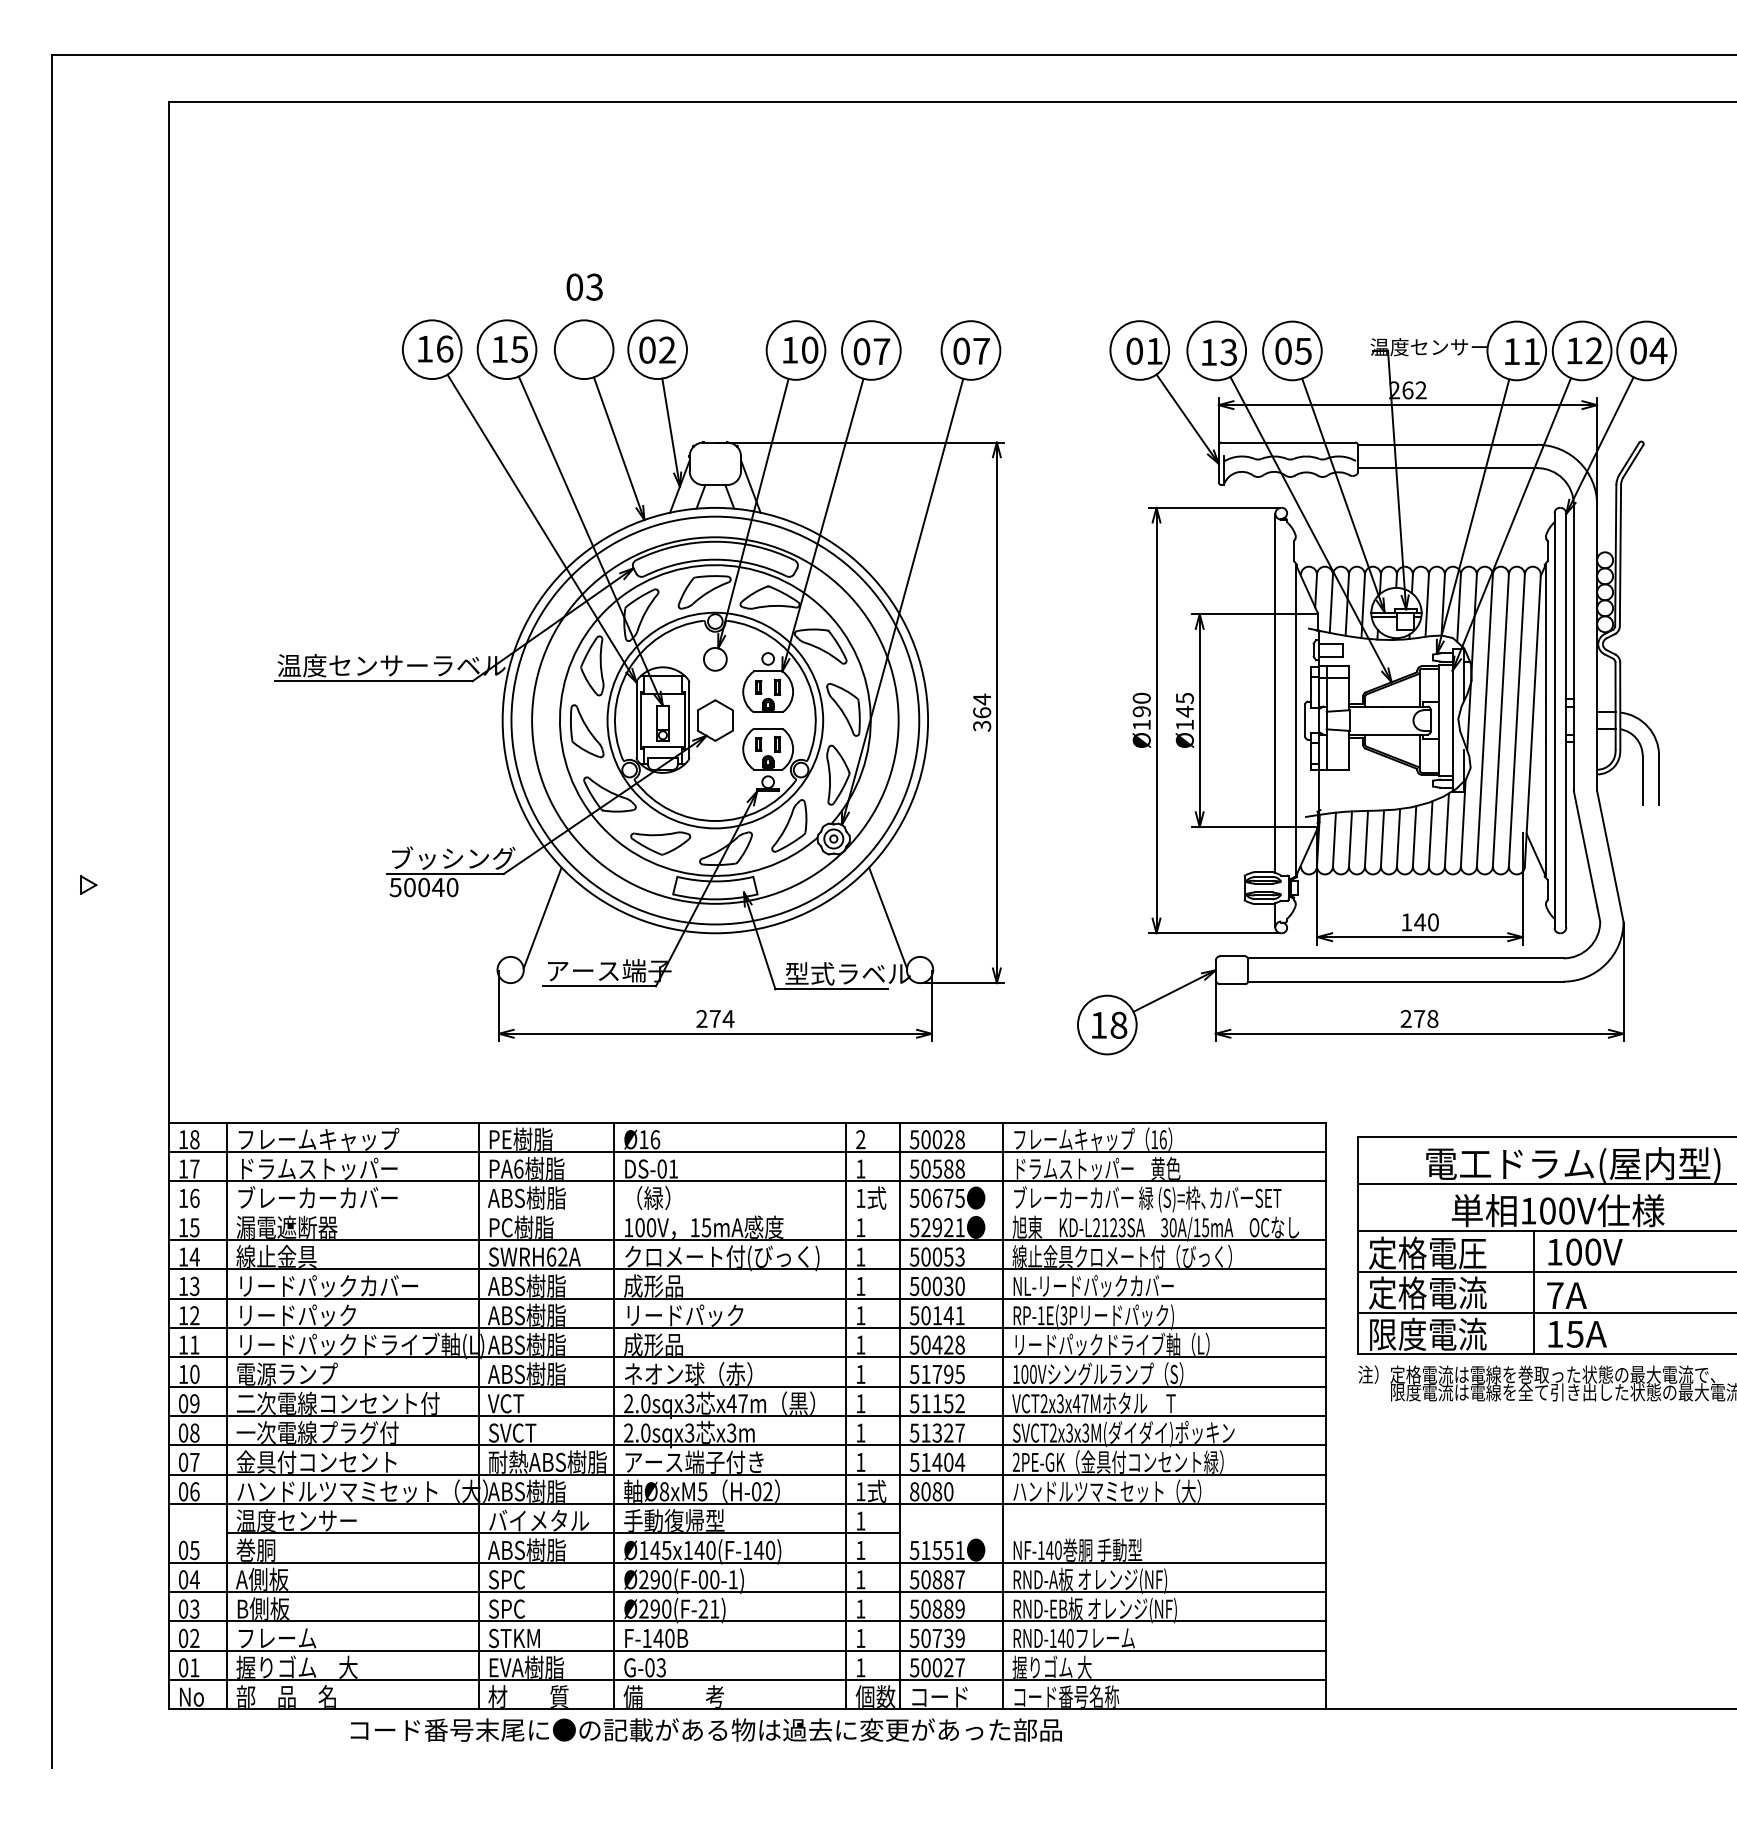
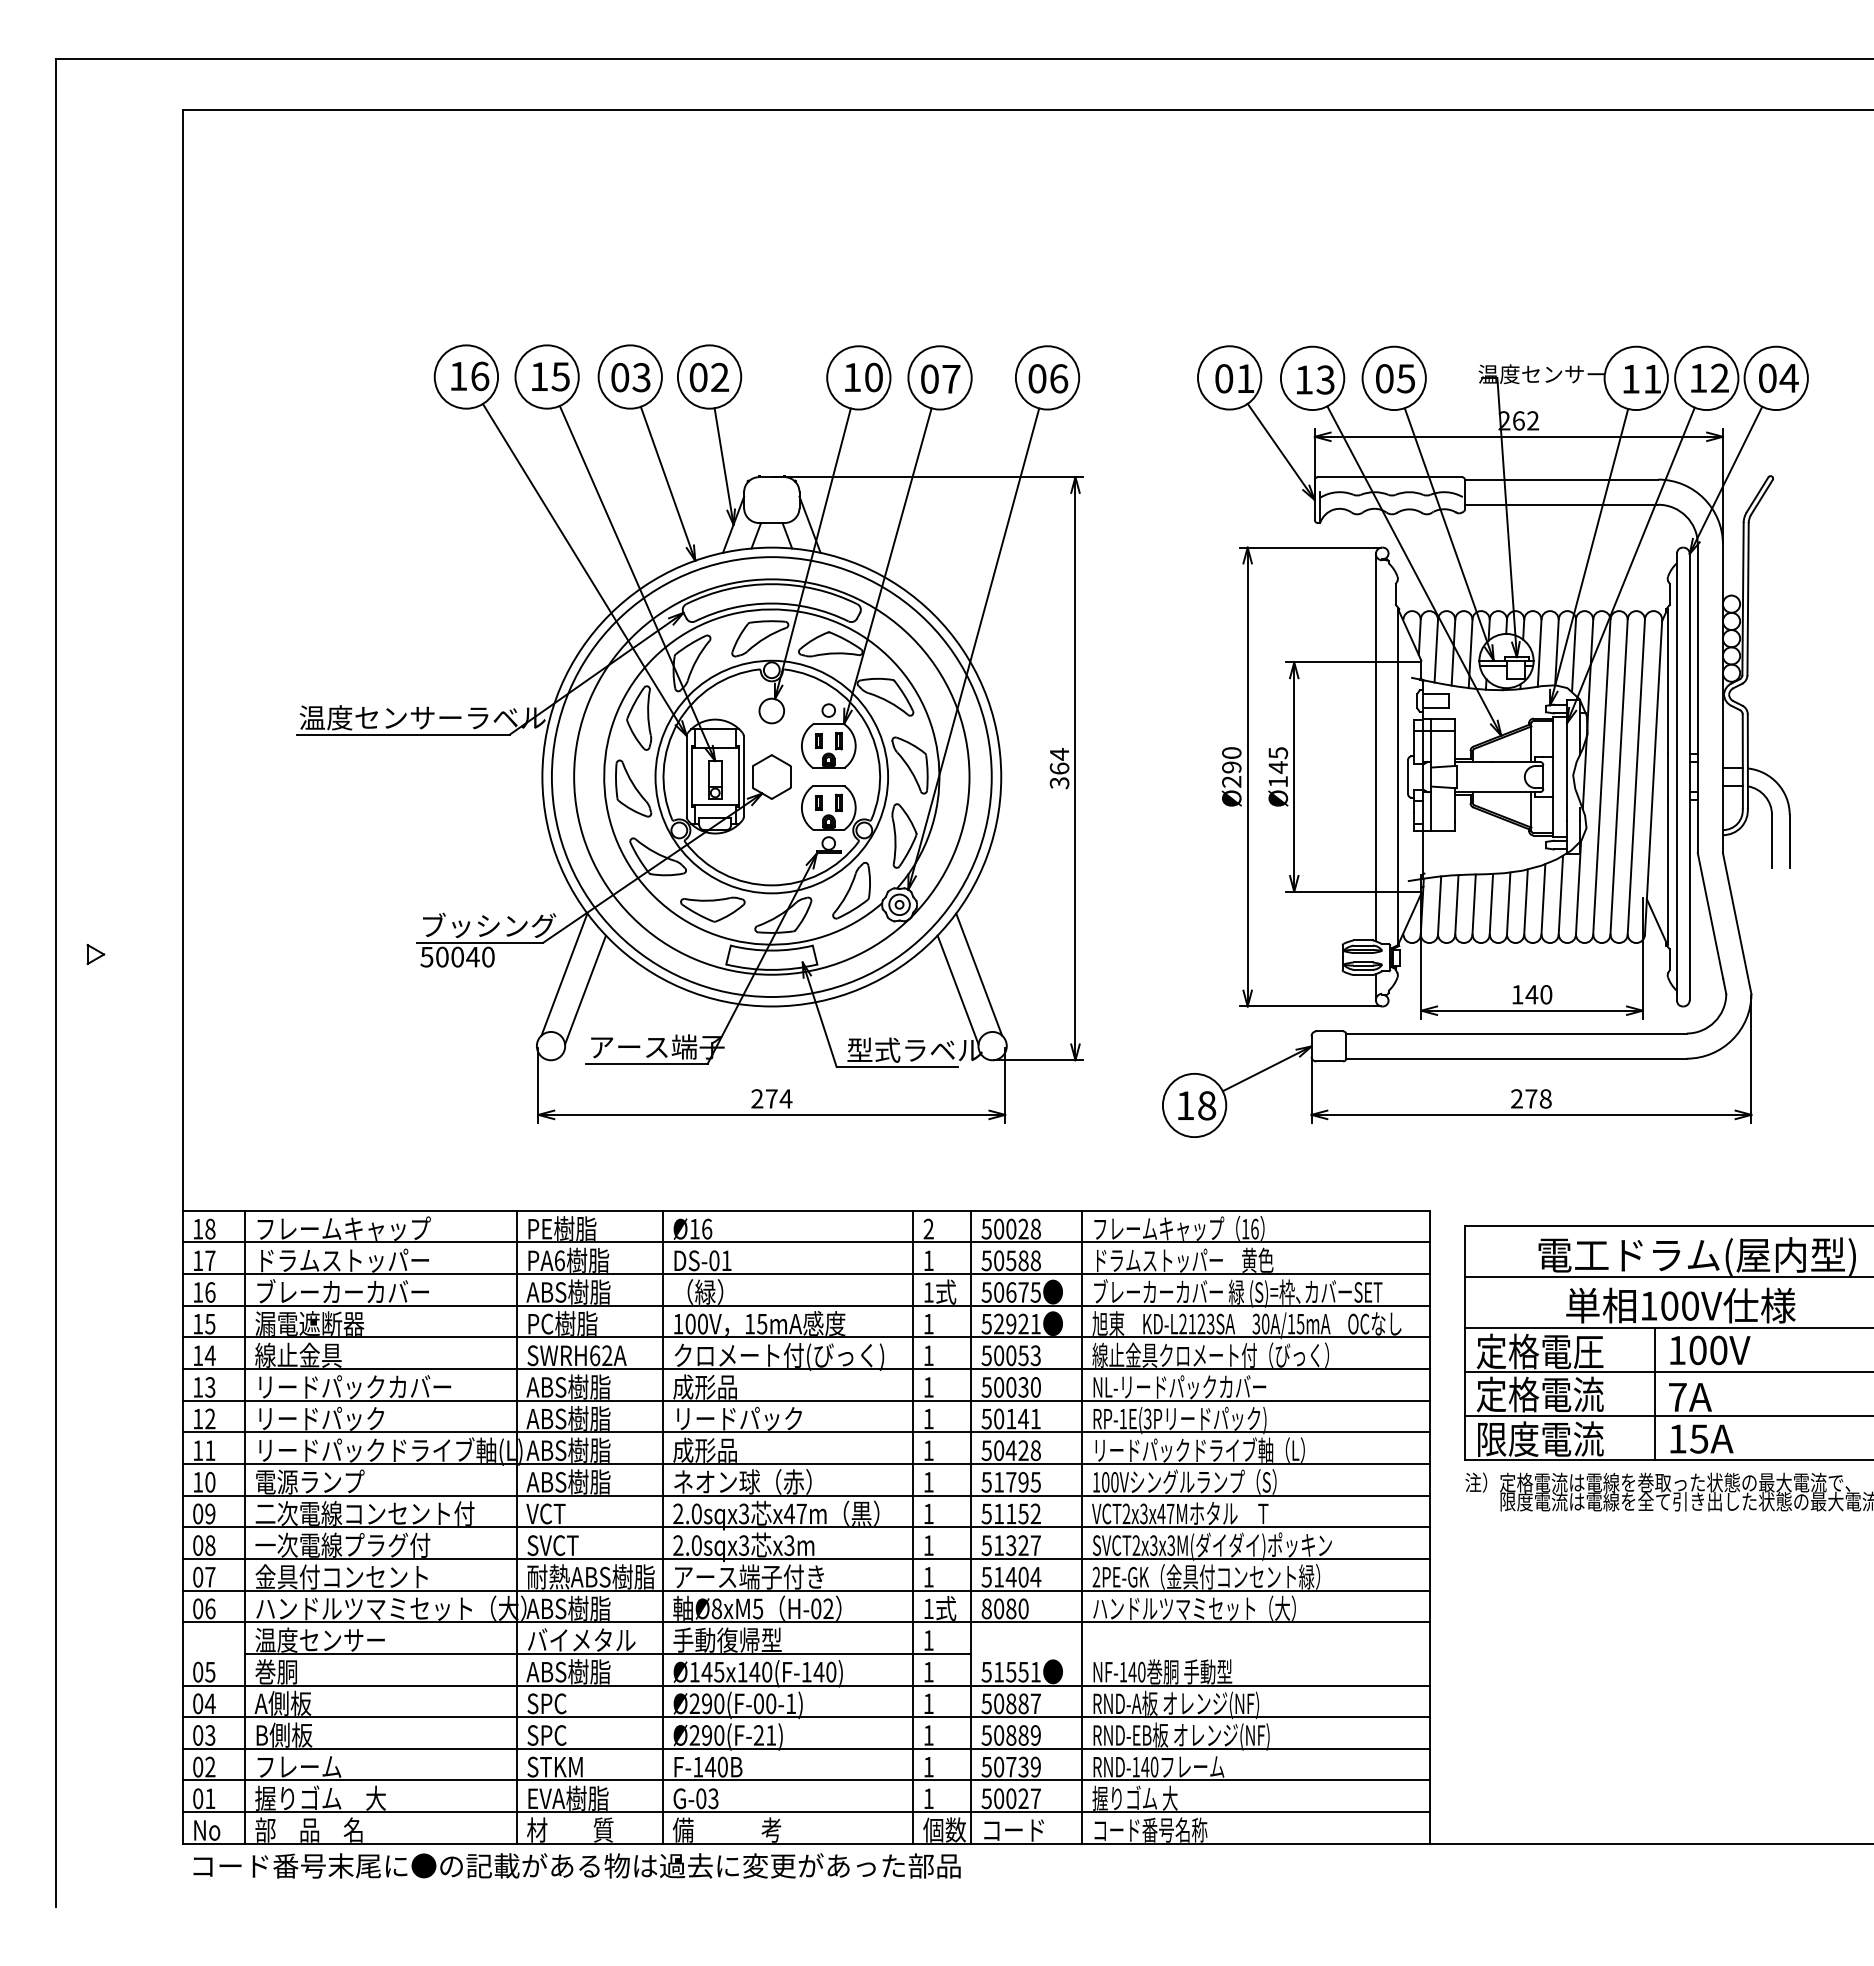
text: (584, 287) -> (630, 377), moved
text: (982, 351) -> (1059, 378), 07 -> 06
text: (1141, 724) -> (1231, 781), Ø190 -> Ø290
line: (523, 903) -> (564, 974), added
line: (907, 903) -> (979, 974), added
line: (747, 1210) -> (806, 1305), added
text: (705, 1729) -> (576, 1865), moved

